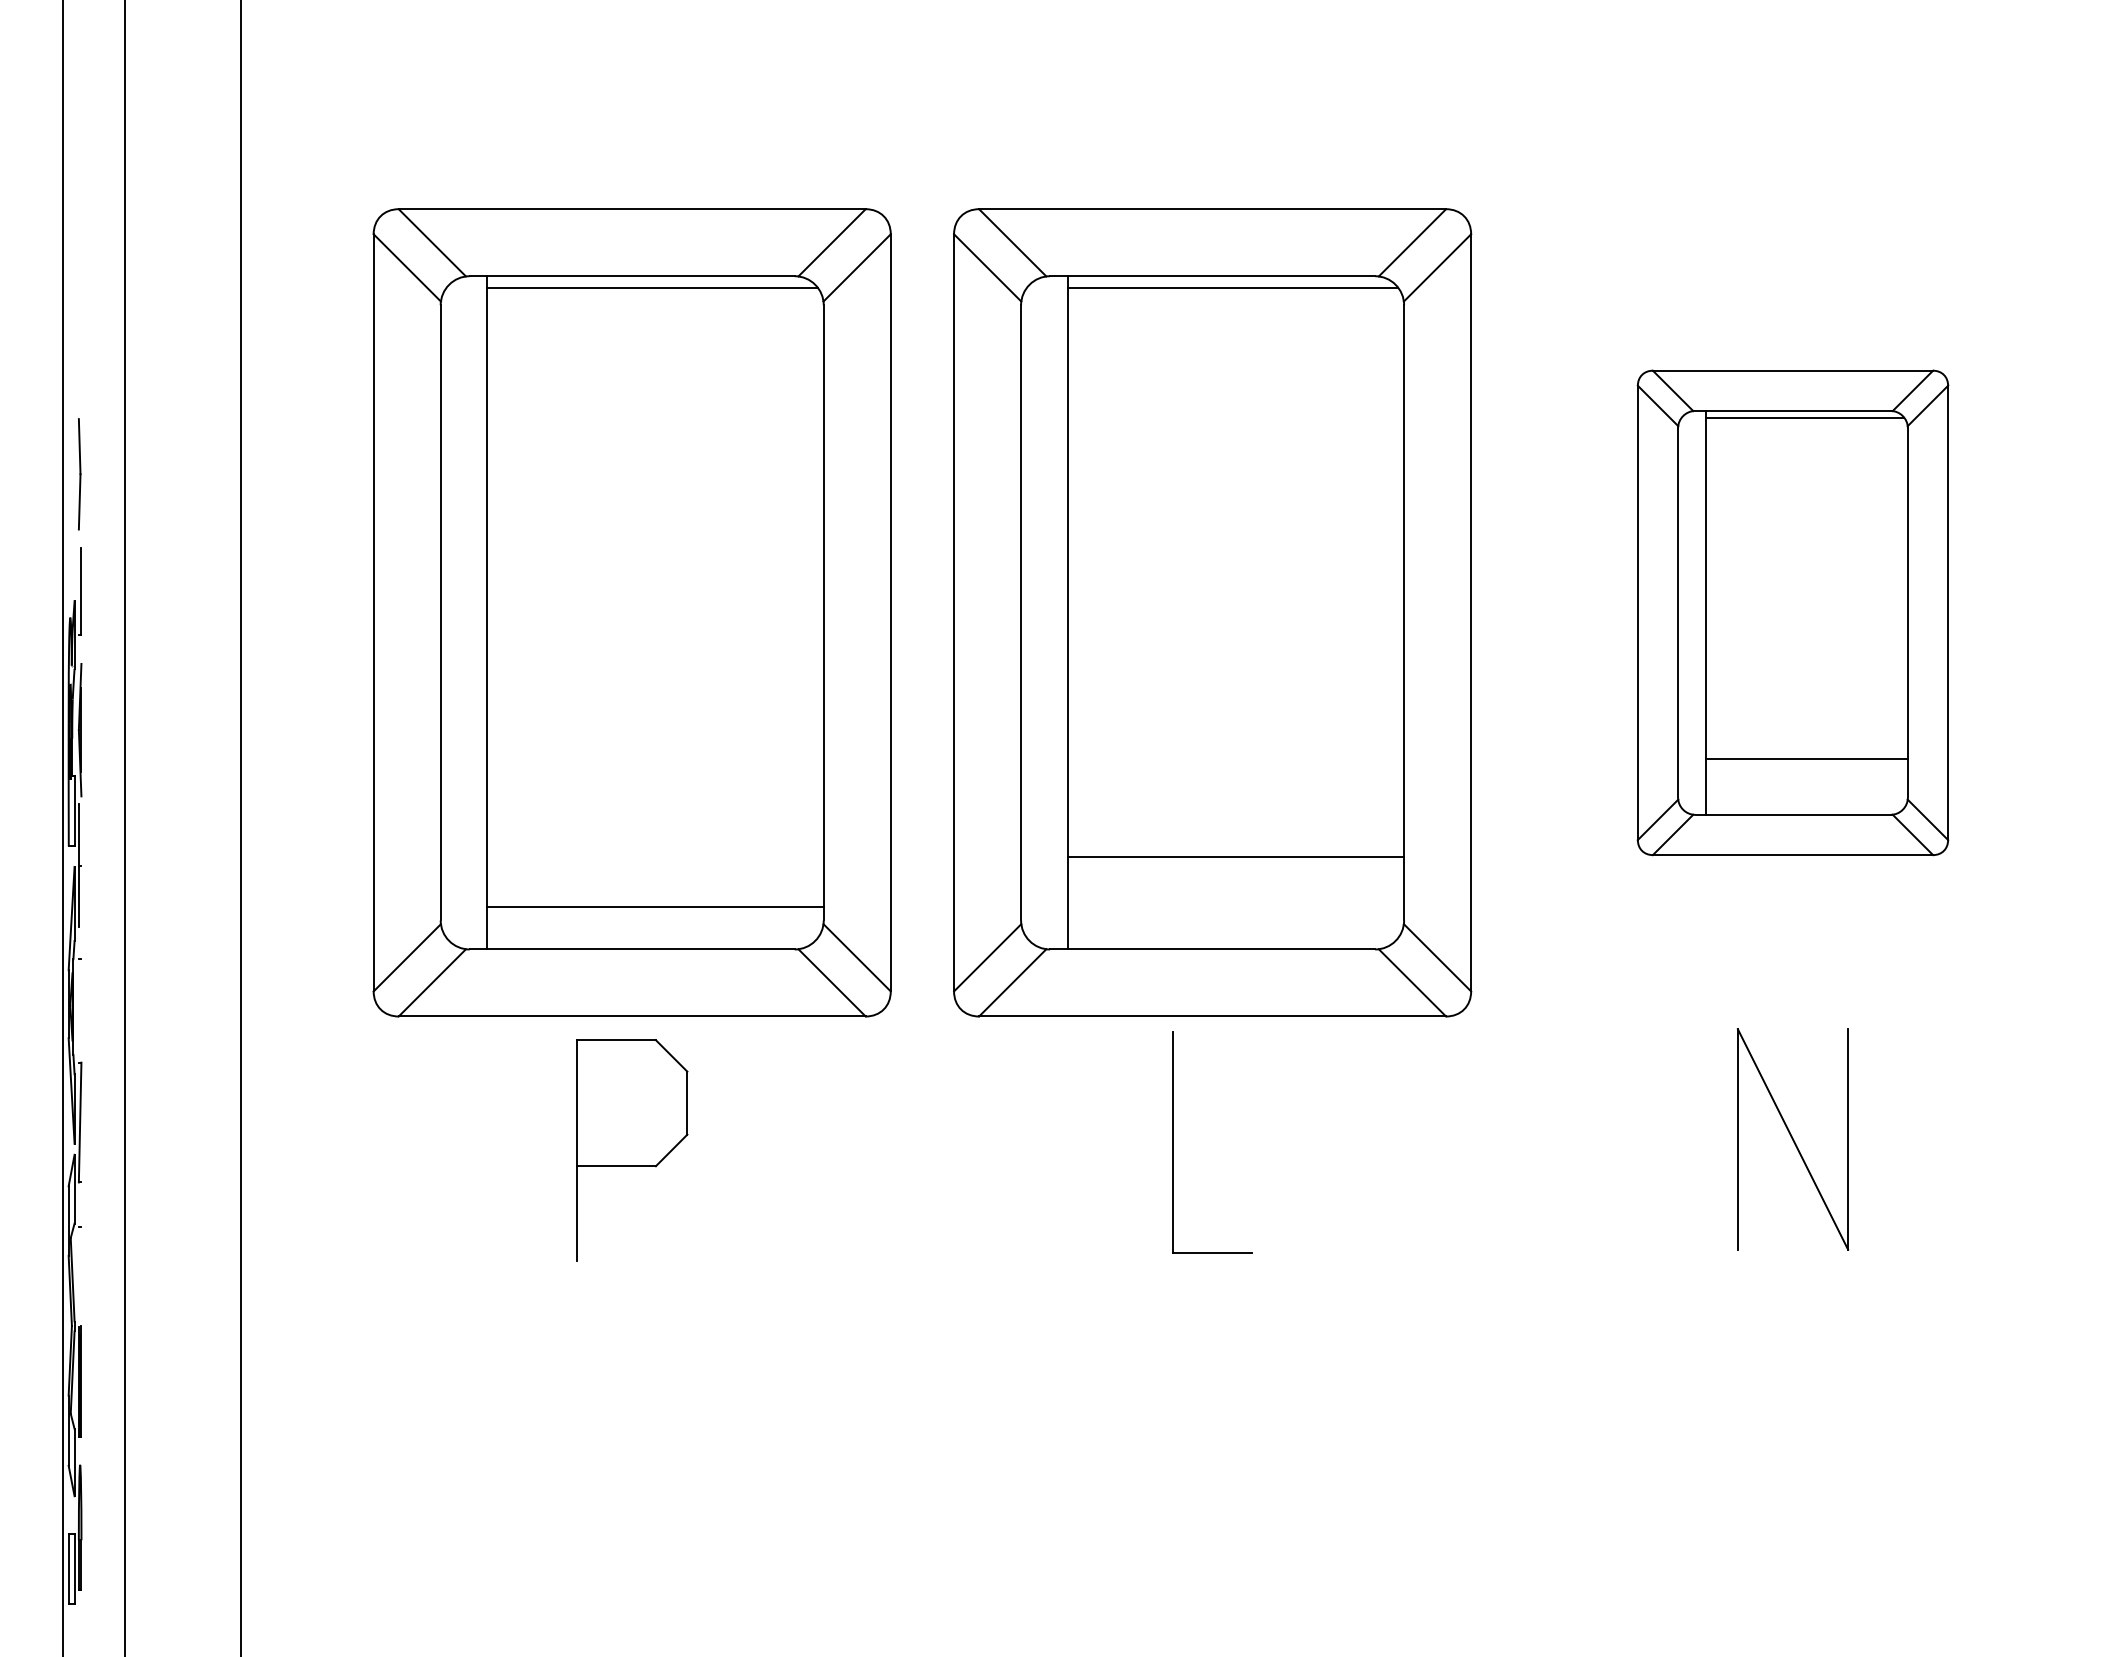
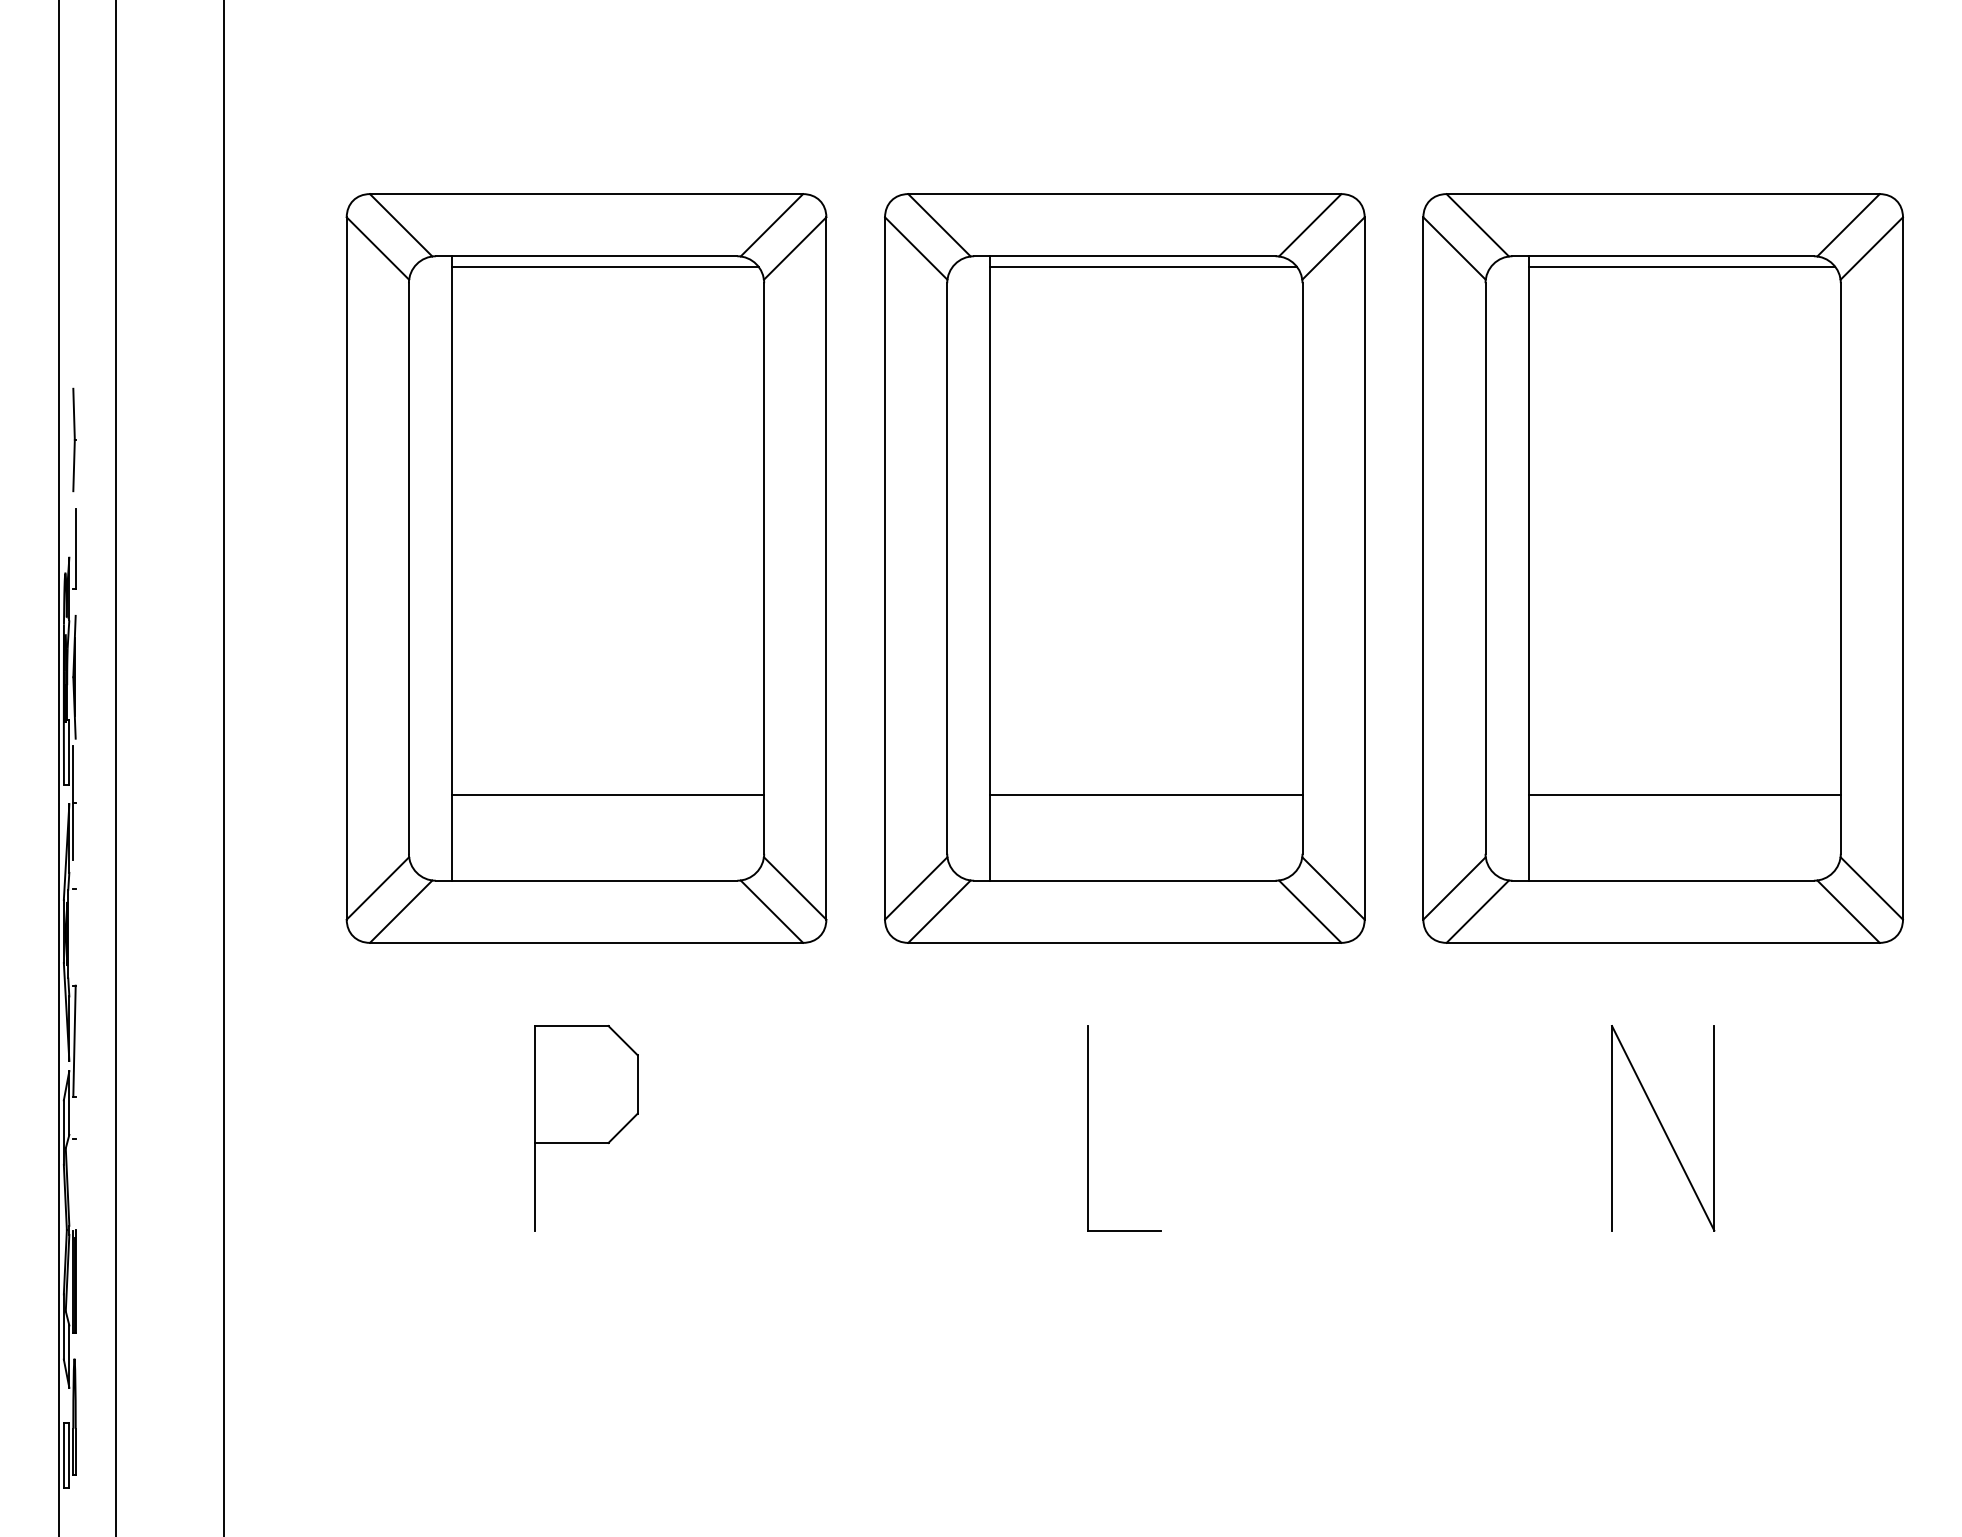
part: (1792, 612) -> (1662, 568), size x1.67
line: (655, 906) -> (608, 794), moved
part: (1792, 1139) -> (1662, 1128), moved
part: (1173, 1142) -> (1088, 1128), moved
part: (632, 1150) -> (586, 1128), moved

